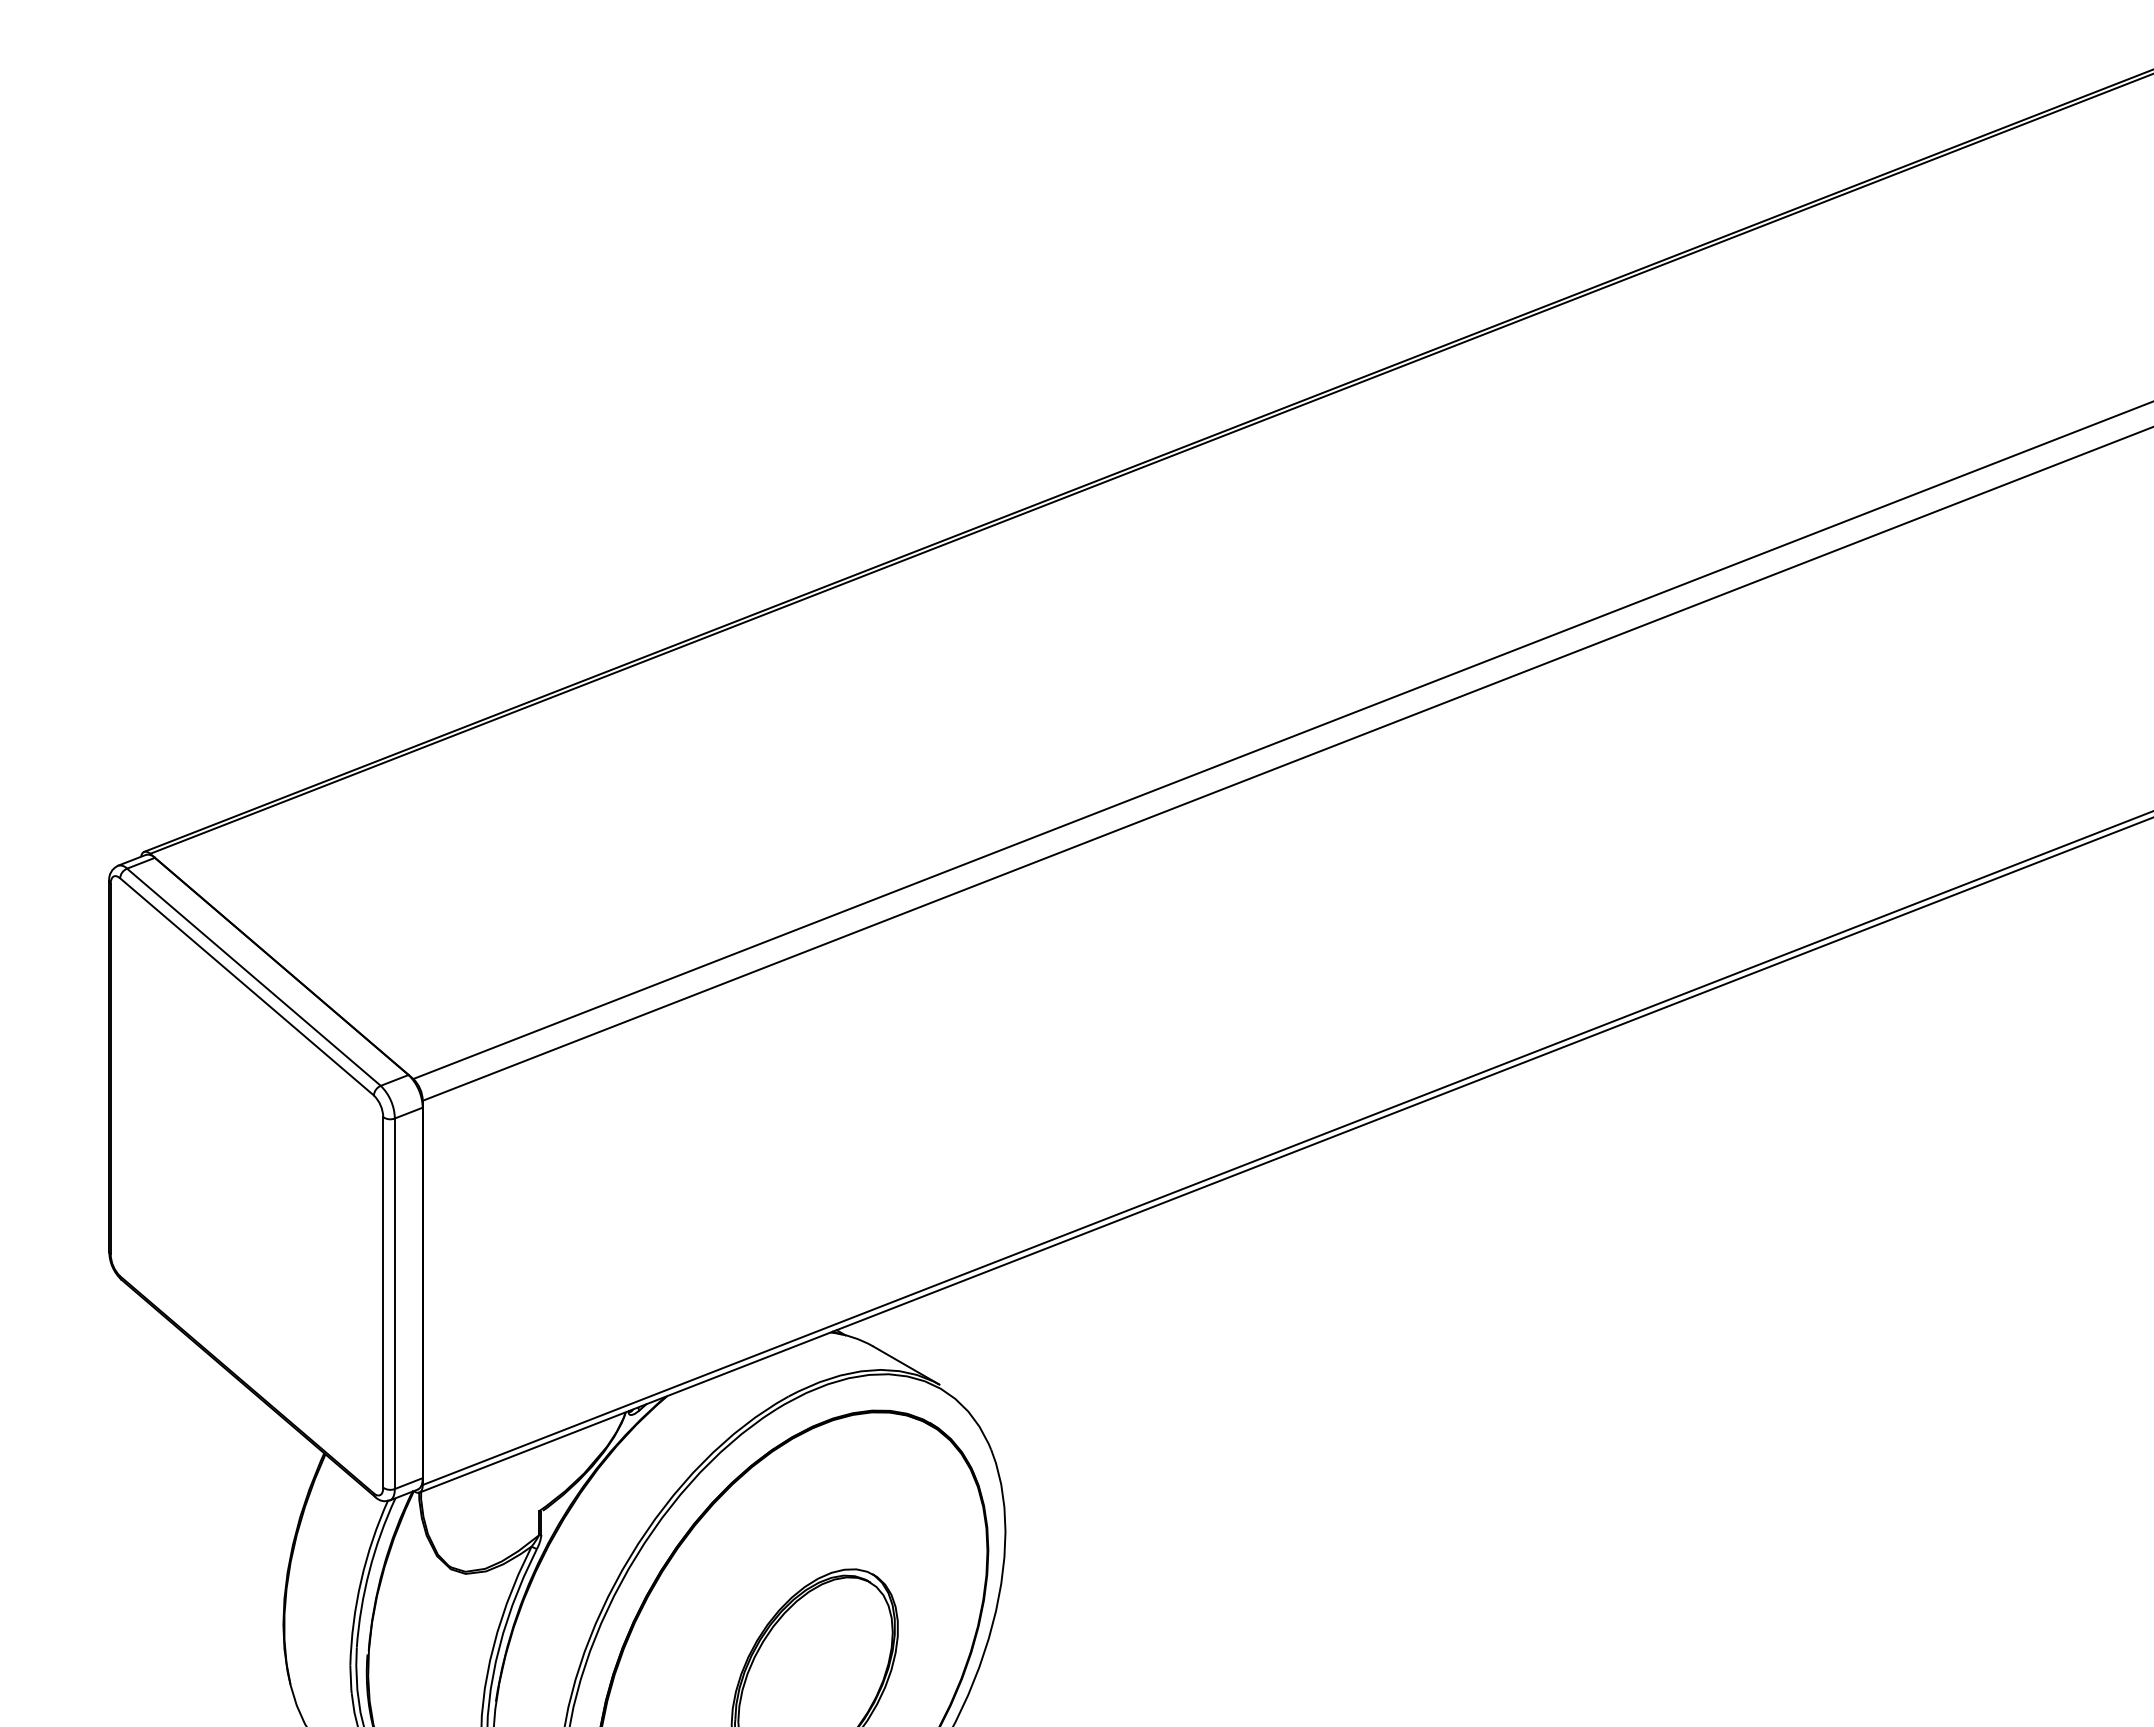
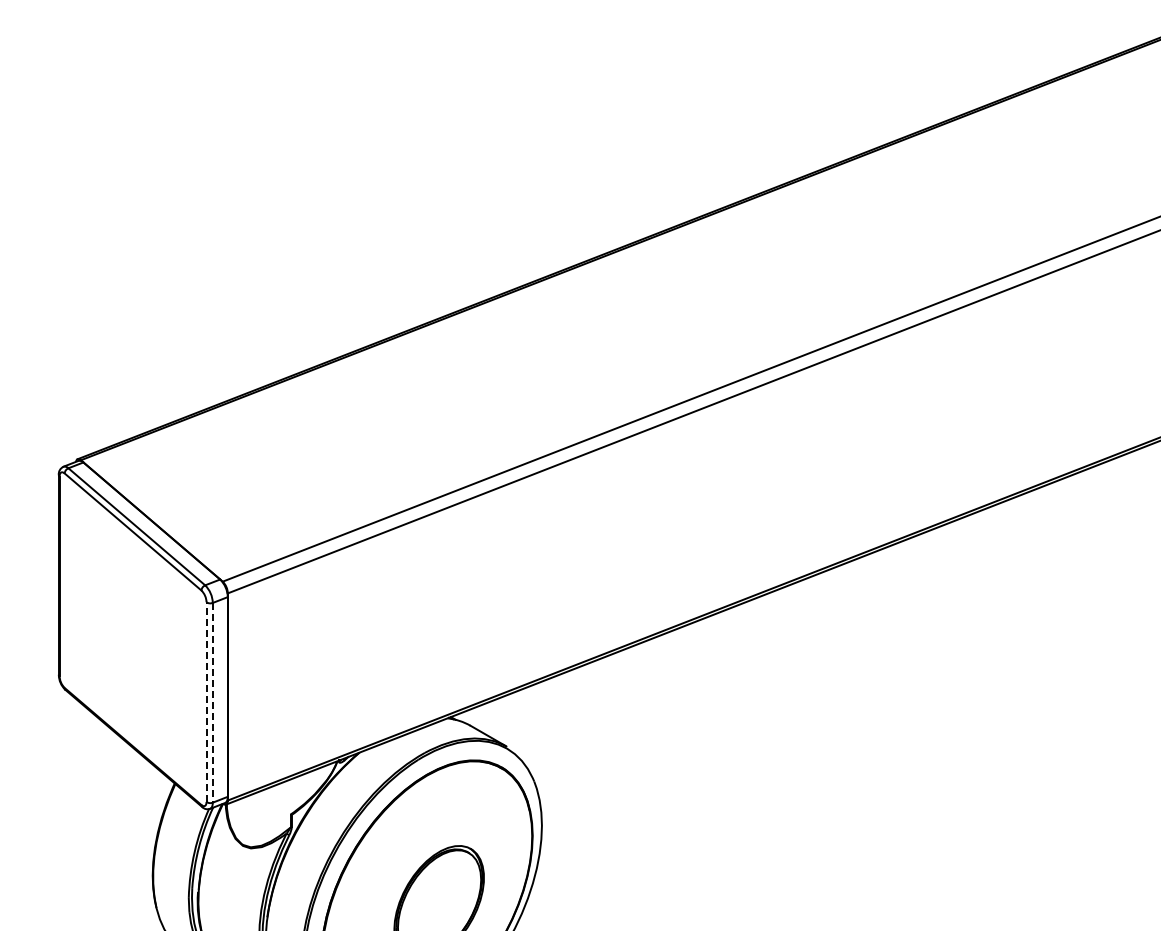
line: (383, 1303) -> (206, 702), solid -> dashed
line: (394, 1303) -> (212, 702), solid -> dashed

